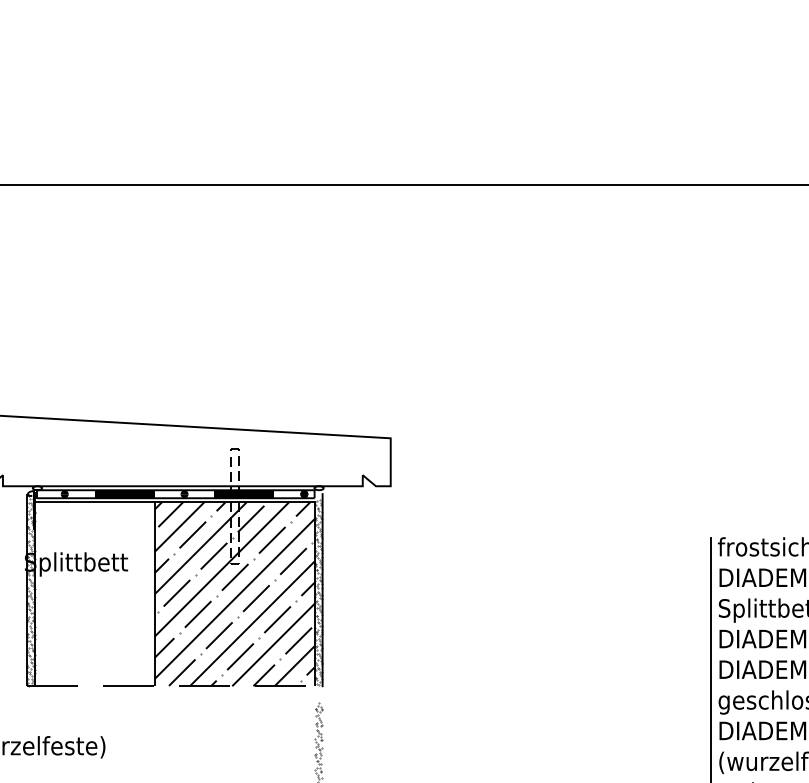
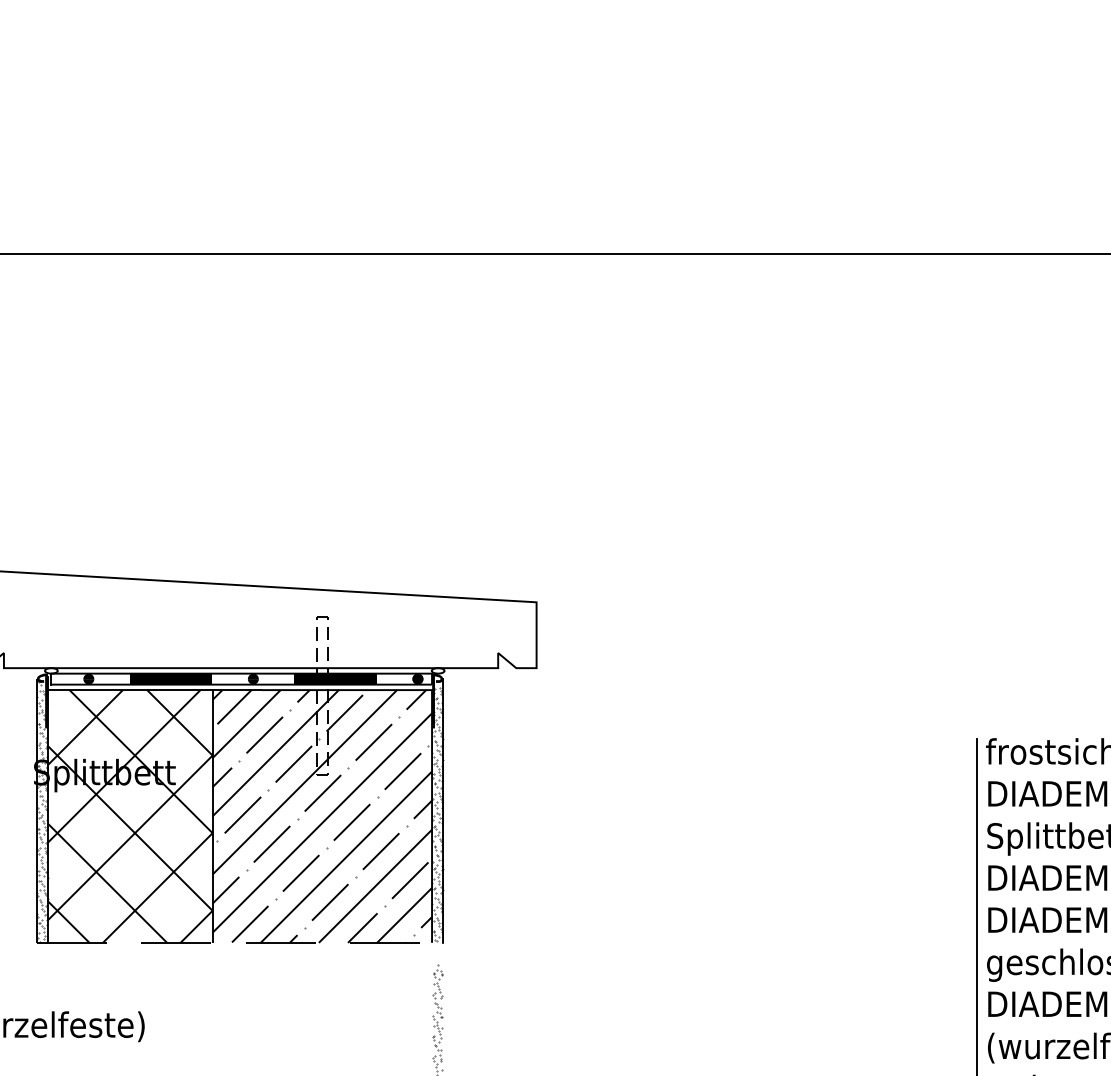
fill: (318, 509) -> (437, 700), added
hatch: (94, 594) -> (129, 816), added

